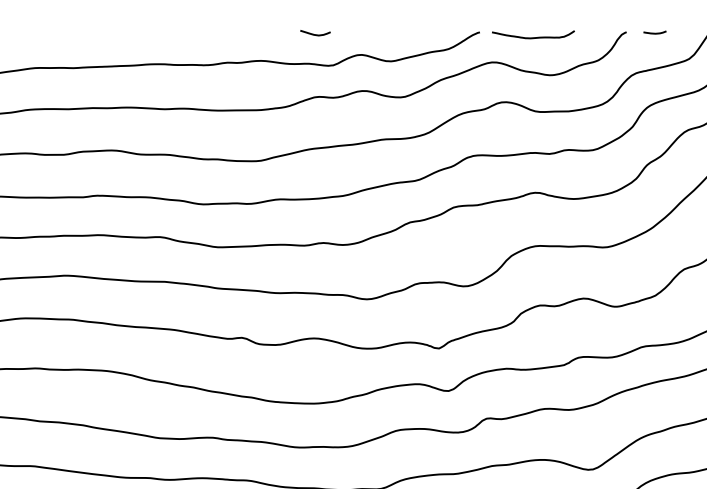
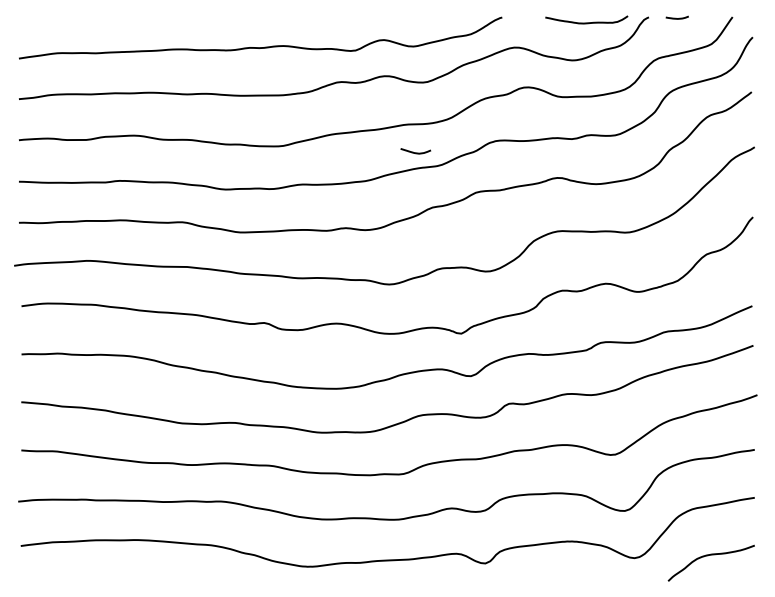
curve: (315, 34) -> (415, 152), moved
curve: (533, 37) -> (586, 22), moved

